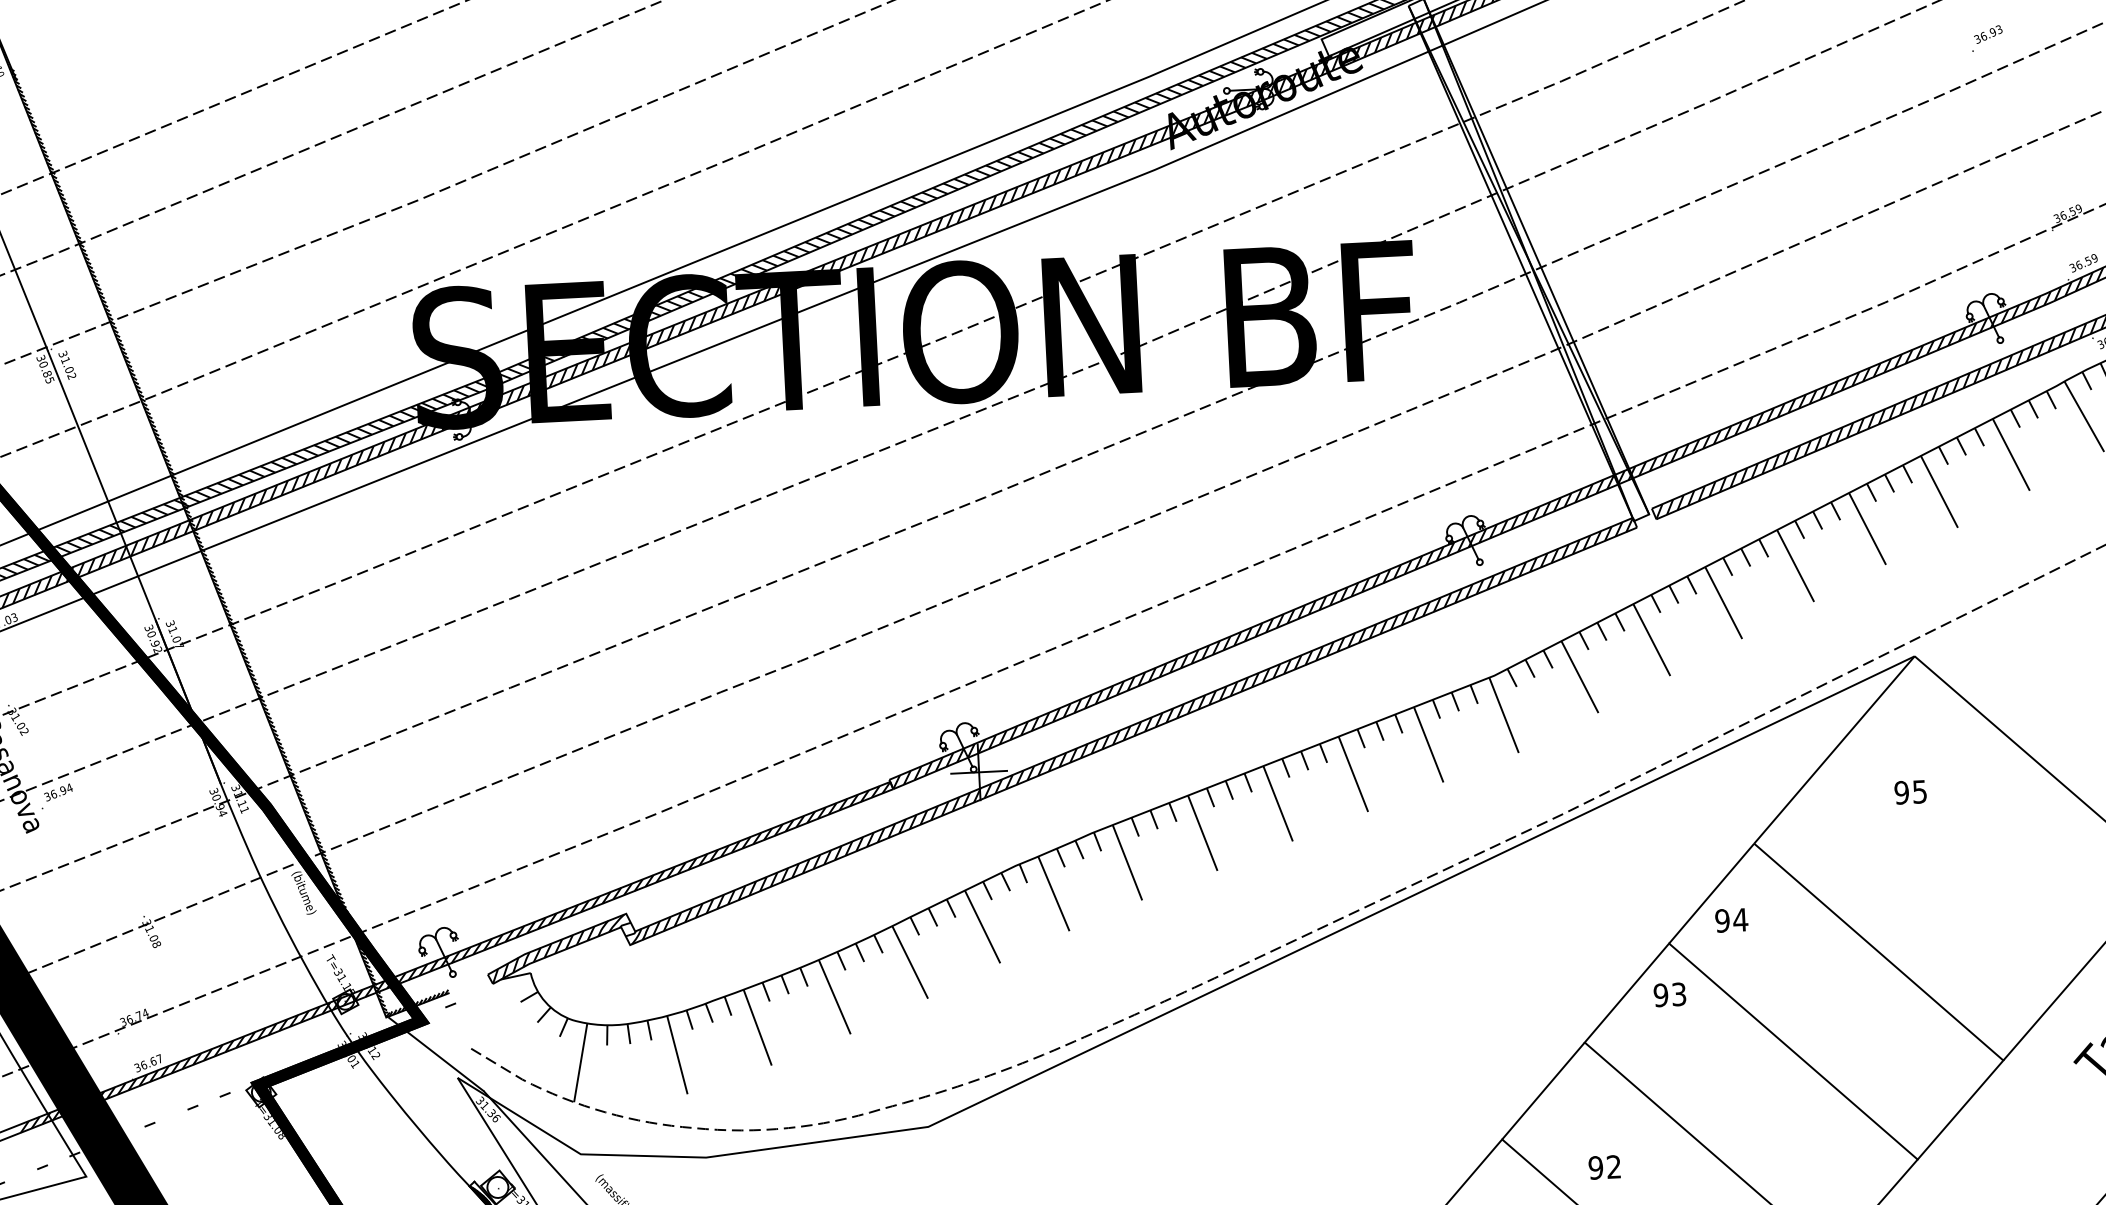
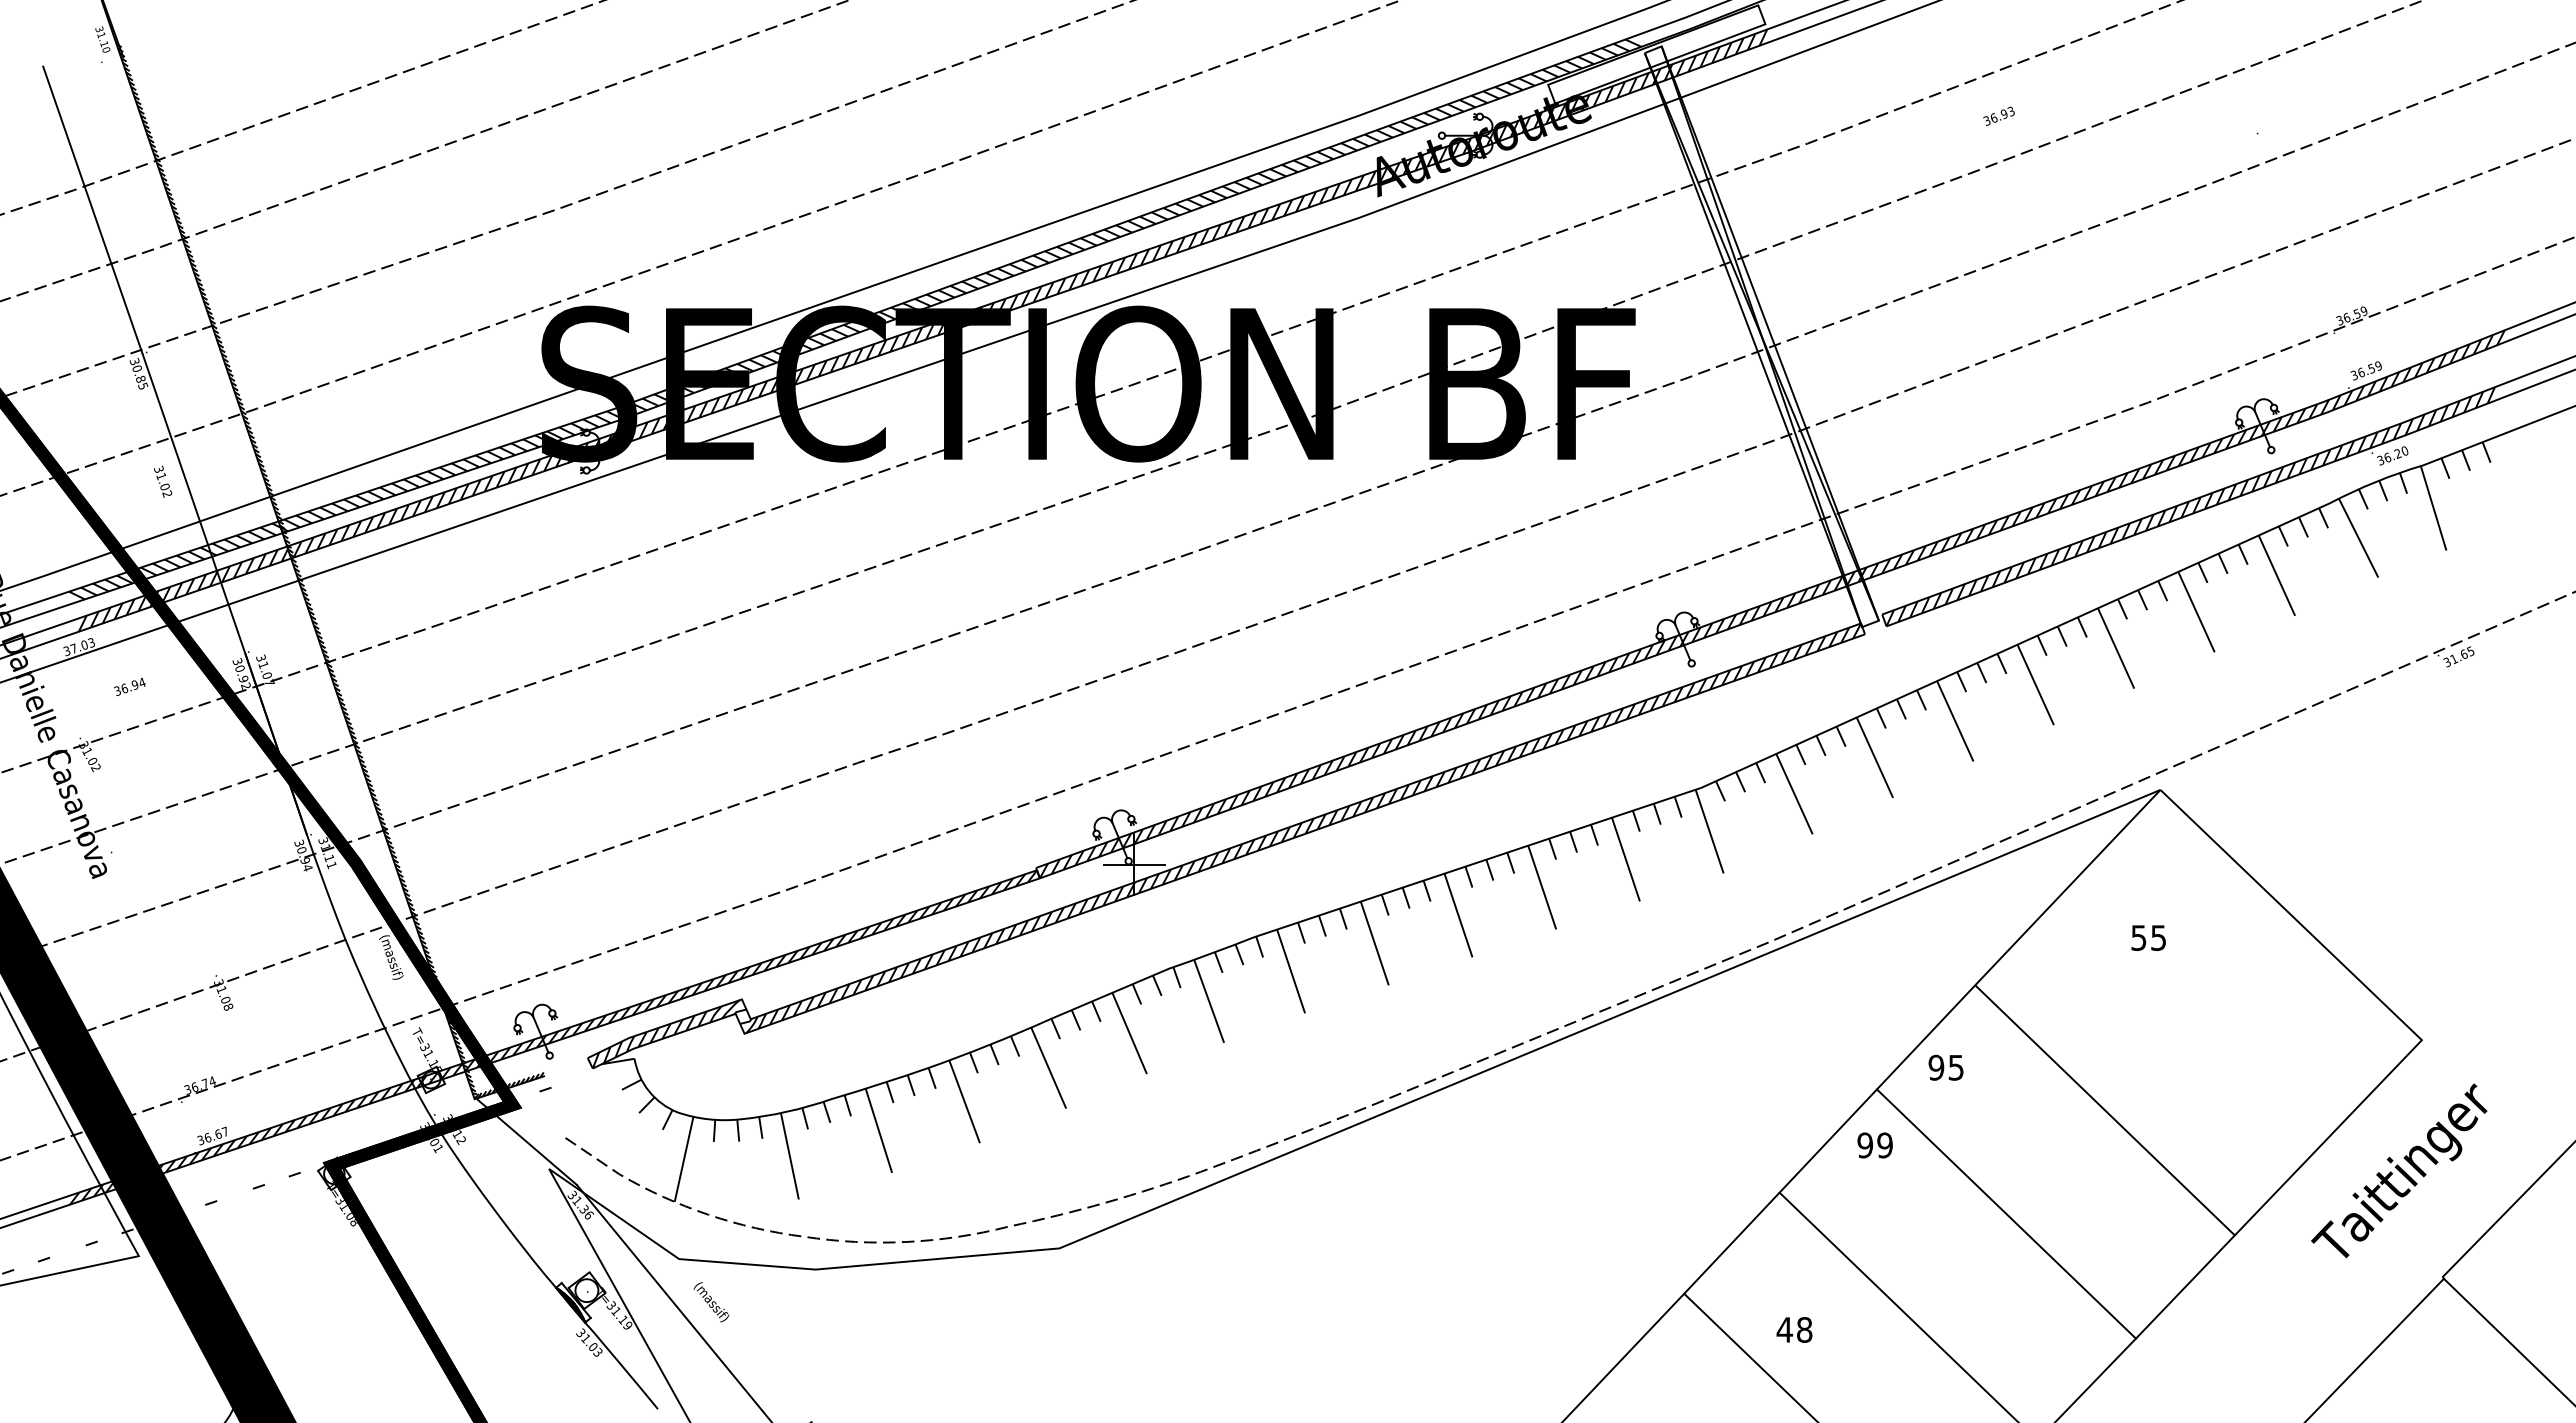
text: (1987, 33) -> (1998, 115), moved
text: (67, 365) -> (163, 481), moved
text: (58, 792) -> (129, 686), moved
text: (1901, 792) -> (2138, 937), 95 -> 55
text: (305, 894) -> (393, 960), (bitume) -> (massif)
text: (1740, 919) -> (1956, 1067), 94 -> 95
text: (1678, 994) -> (1884, 1145), 93 -> 99
text: (1604, 1167) -> (1794, 1329), 92 -> 48

